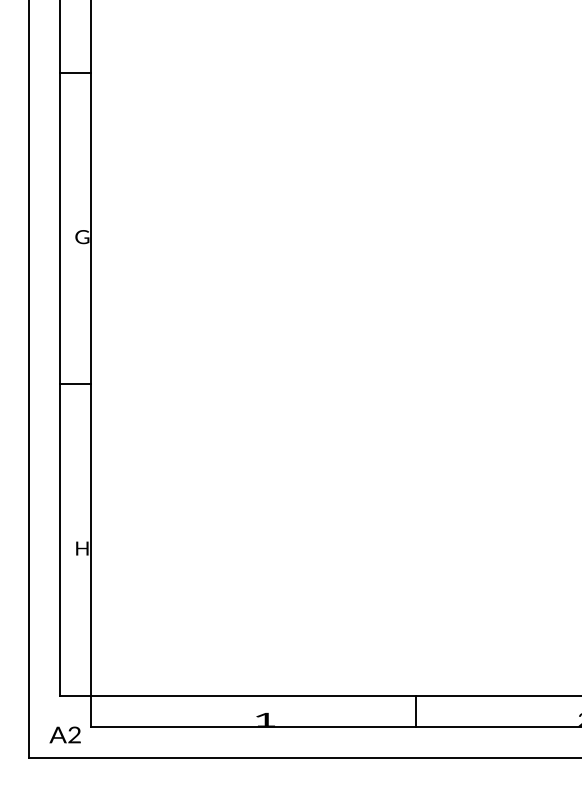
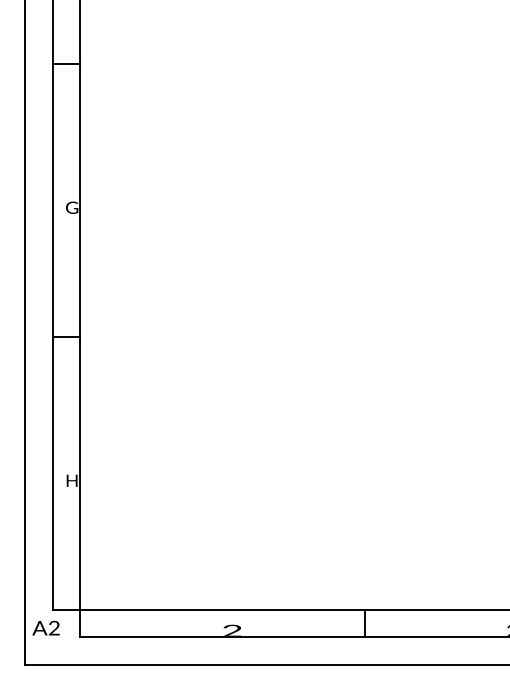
text: (265, 718) -> (232, 629), 1 -> 2
text: (64, 734) -> (45, 627), moved

